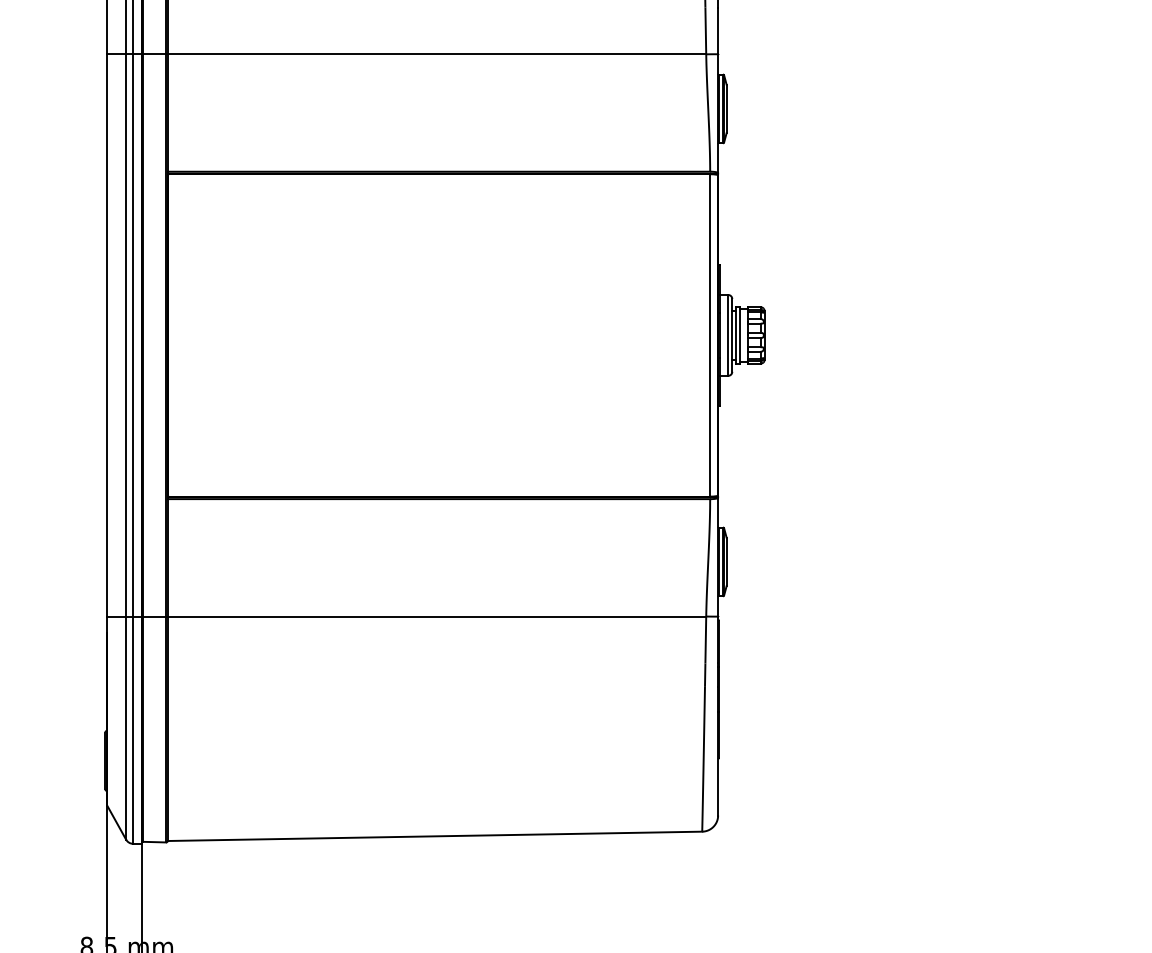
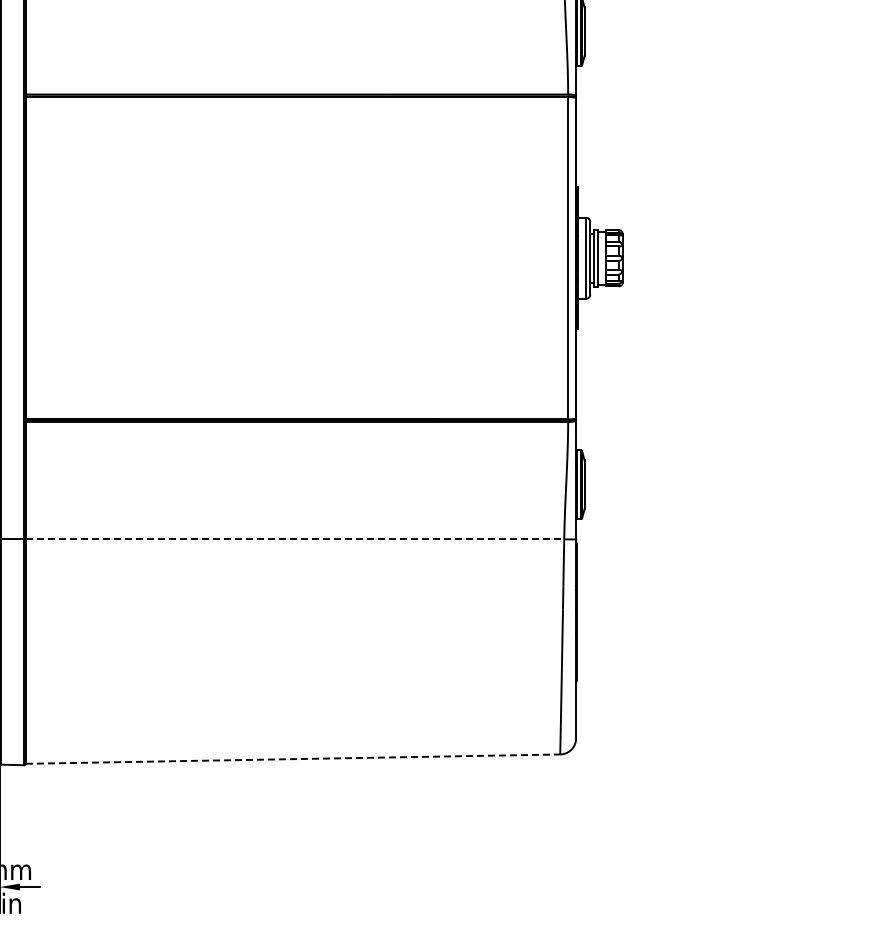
line: (437, 616) -> (295, 539), solid -> dashed
line: (435, 836) -> (293, 759), solid -> dashed

